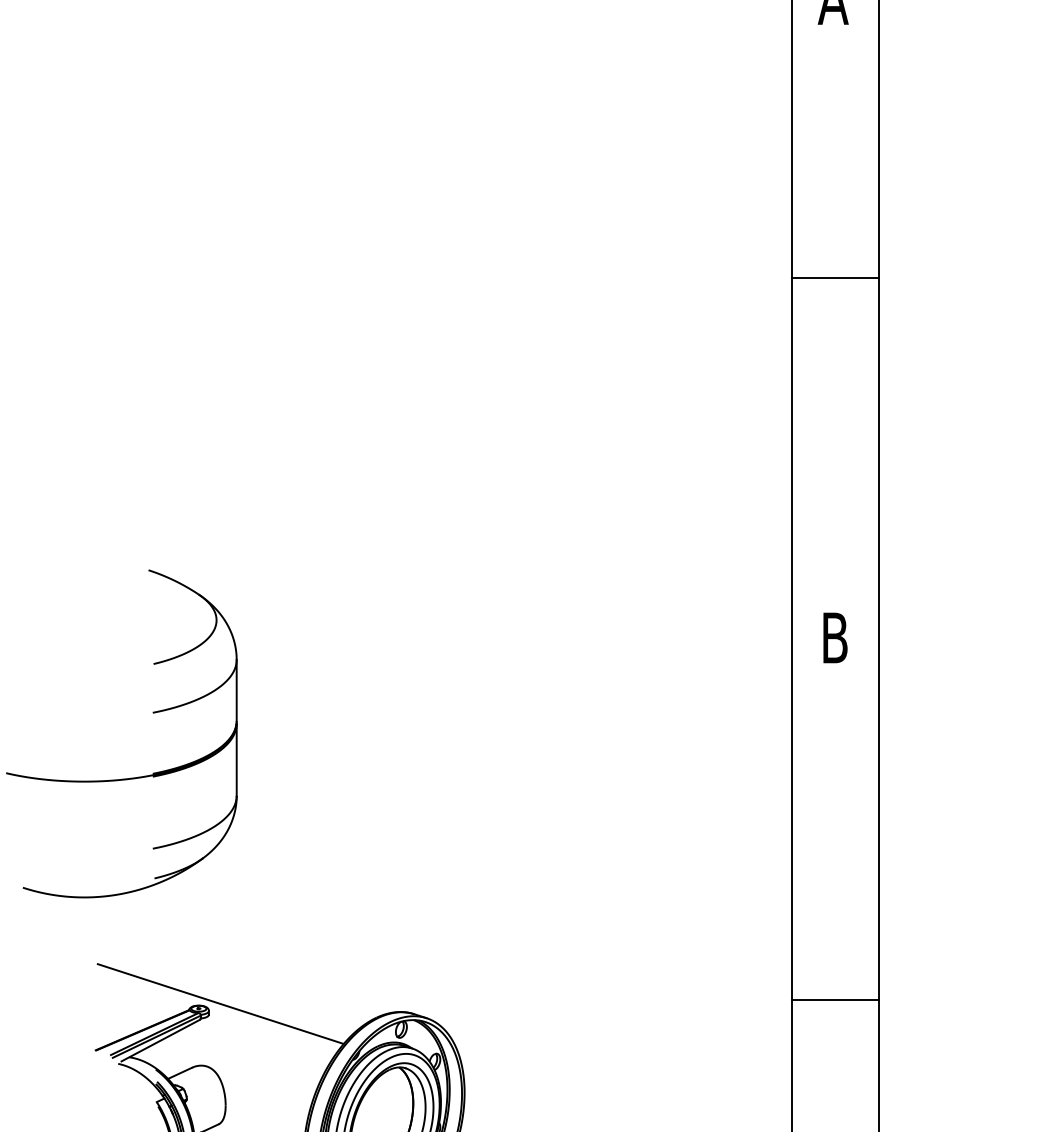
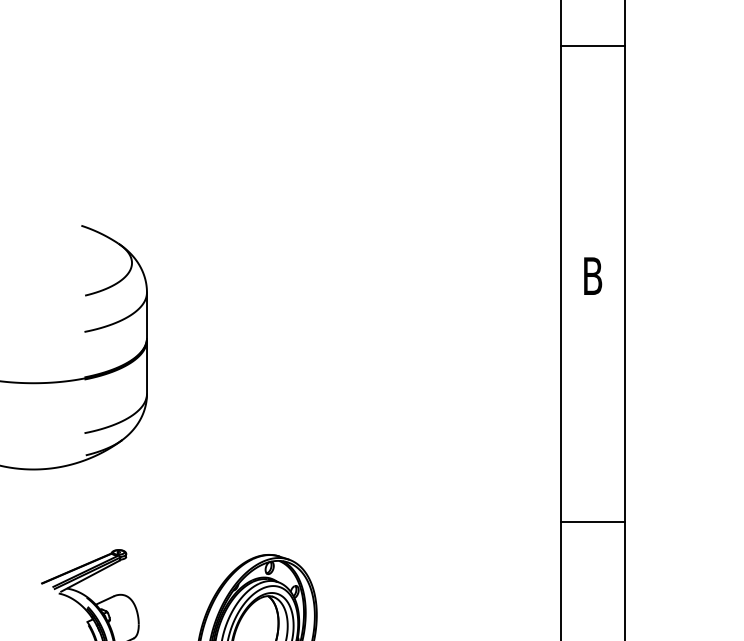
line: (835, 278) -> (593, 45), moved
line: (835, 999) -> (593, 521), moved
line: (220, 1003) -> (134, 548), removed

